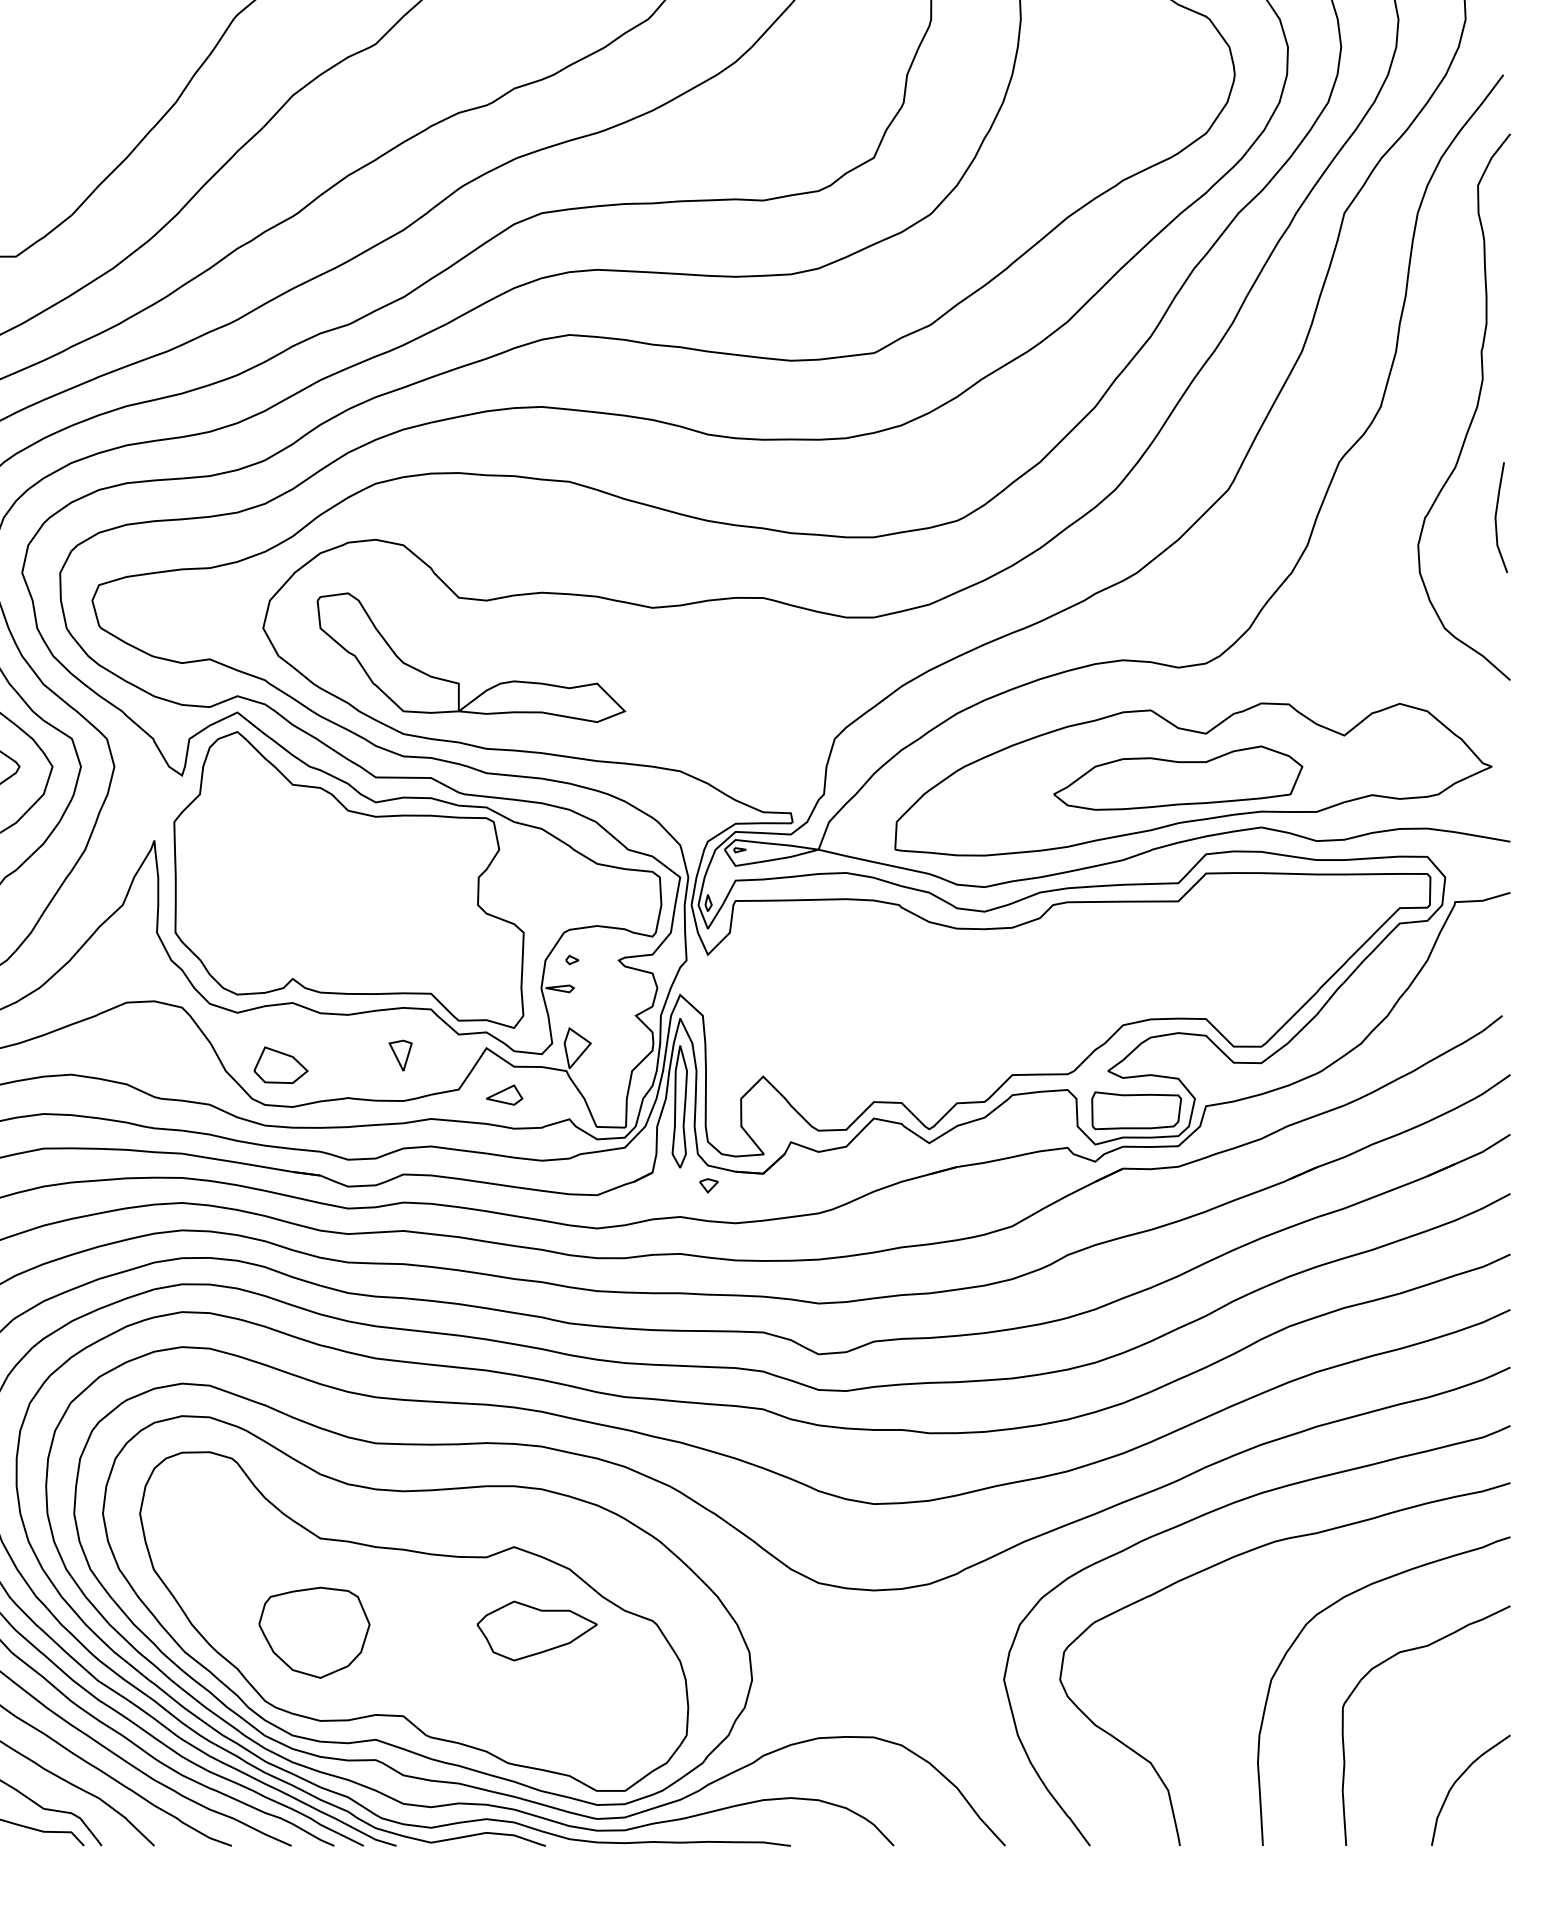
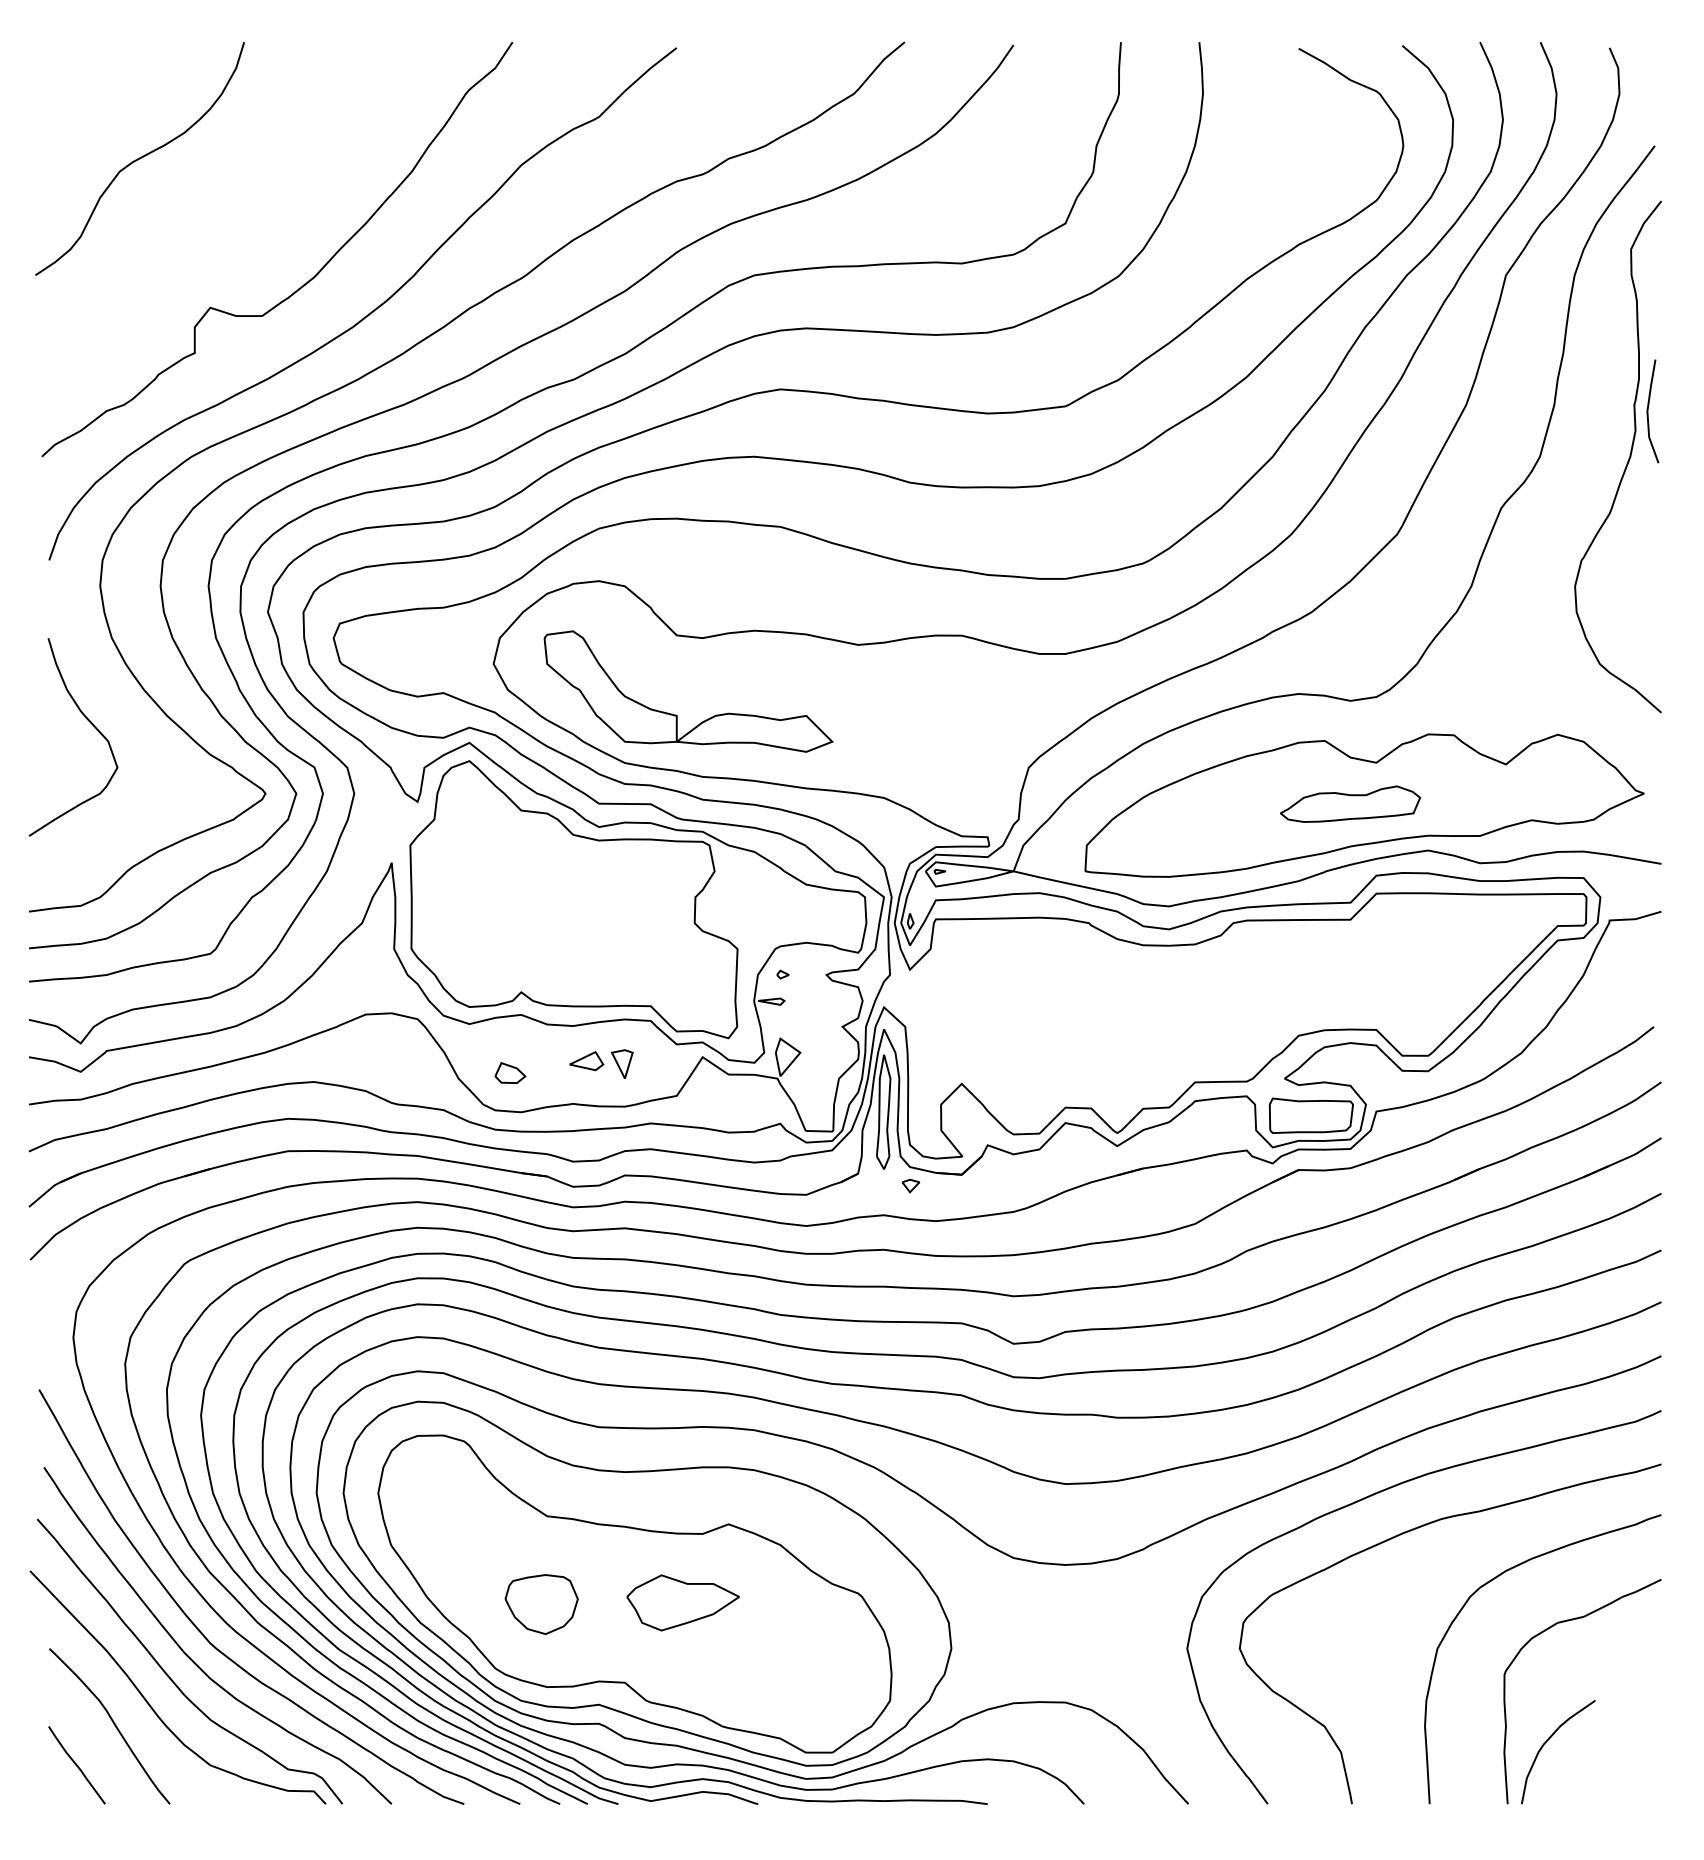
line: (1496, 517) -> (1648, 411), moved
part: (1178, 777) -> (1350, 803), size x0.6
part: (281, 1064) -> (510, 1072), size x0.6
part: (504, 1095) -> (586, 1061), moved
part: (536, 1630) -> (682, 1602), moved
part: (314, 1632) -> (541, 1604), size x0.7
curve: (1457, 1782) -> (1545, 1744), moved

